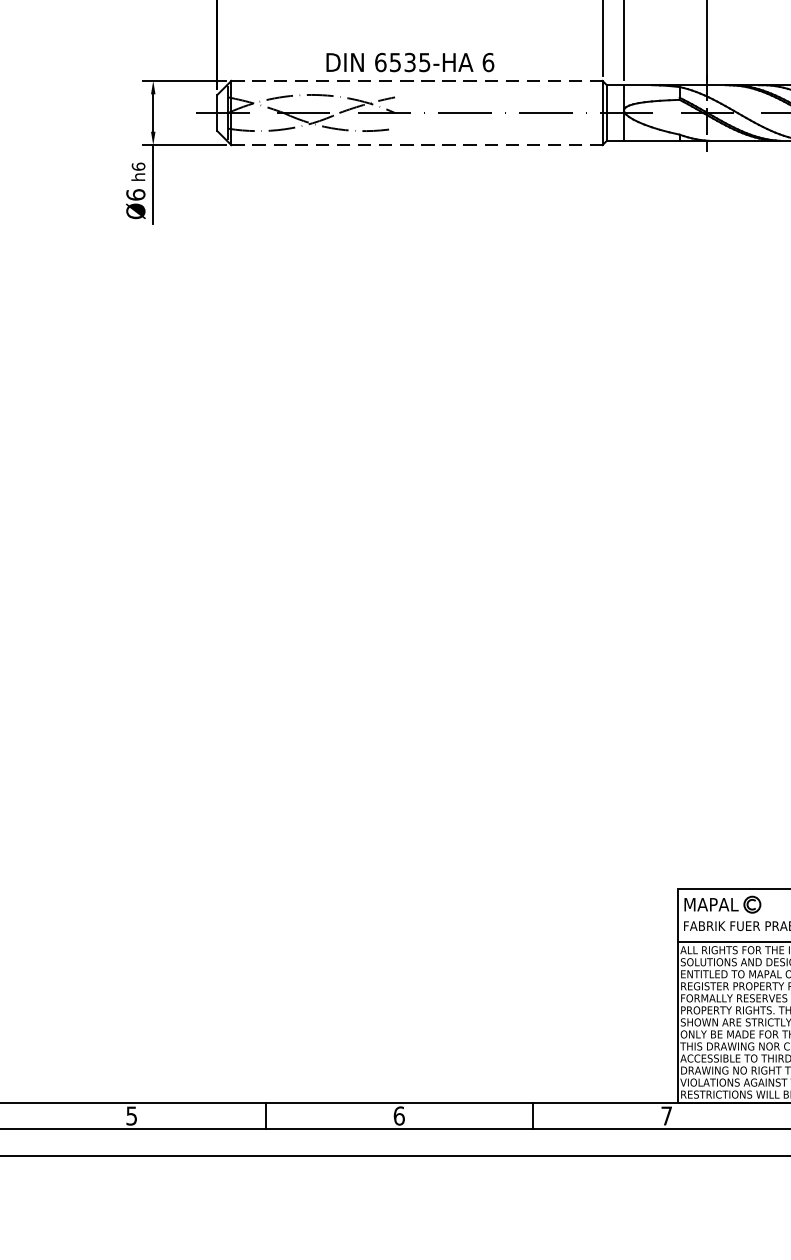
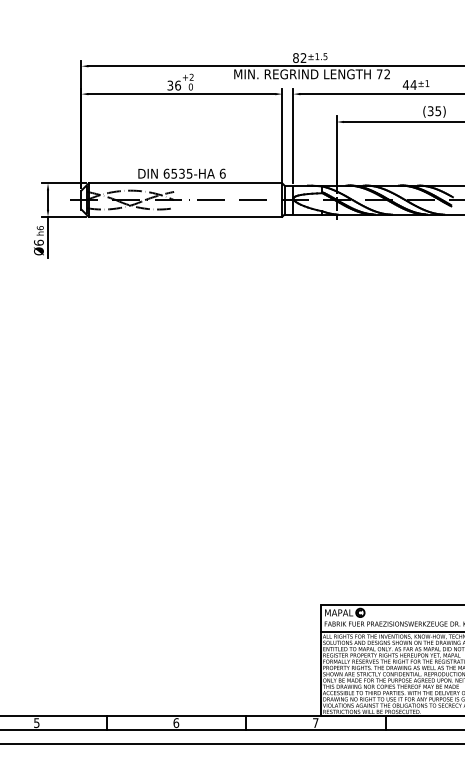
line: (416, 81) -> (185, 183), dashed -> solid
line: (416, 144) -> (185, 216), dashed -> solid

